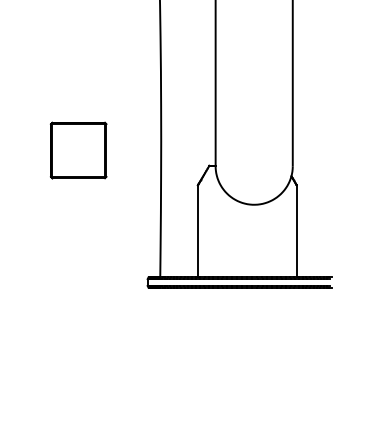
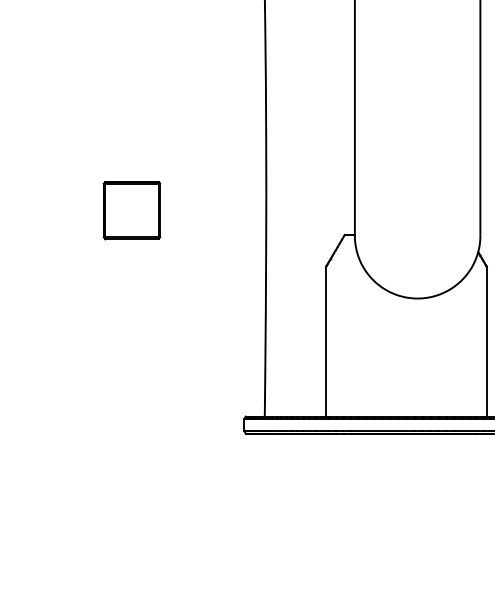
part: (78, 150) -> (131, 210), size x0.62

